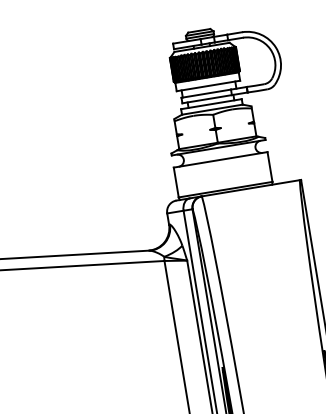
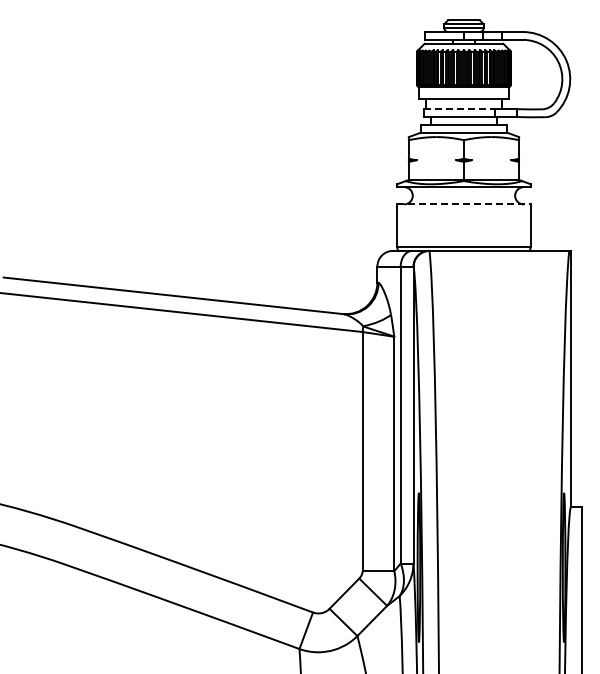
line: (206, 93) -> (459, 109), solid -> dashed
line: (220, 159) -> (463, 204), solid -> dashed

